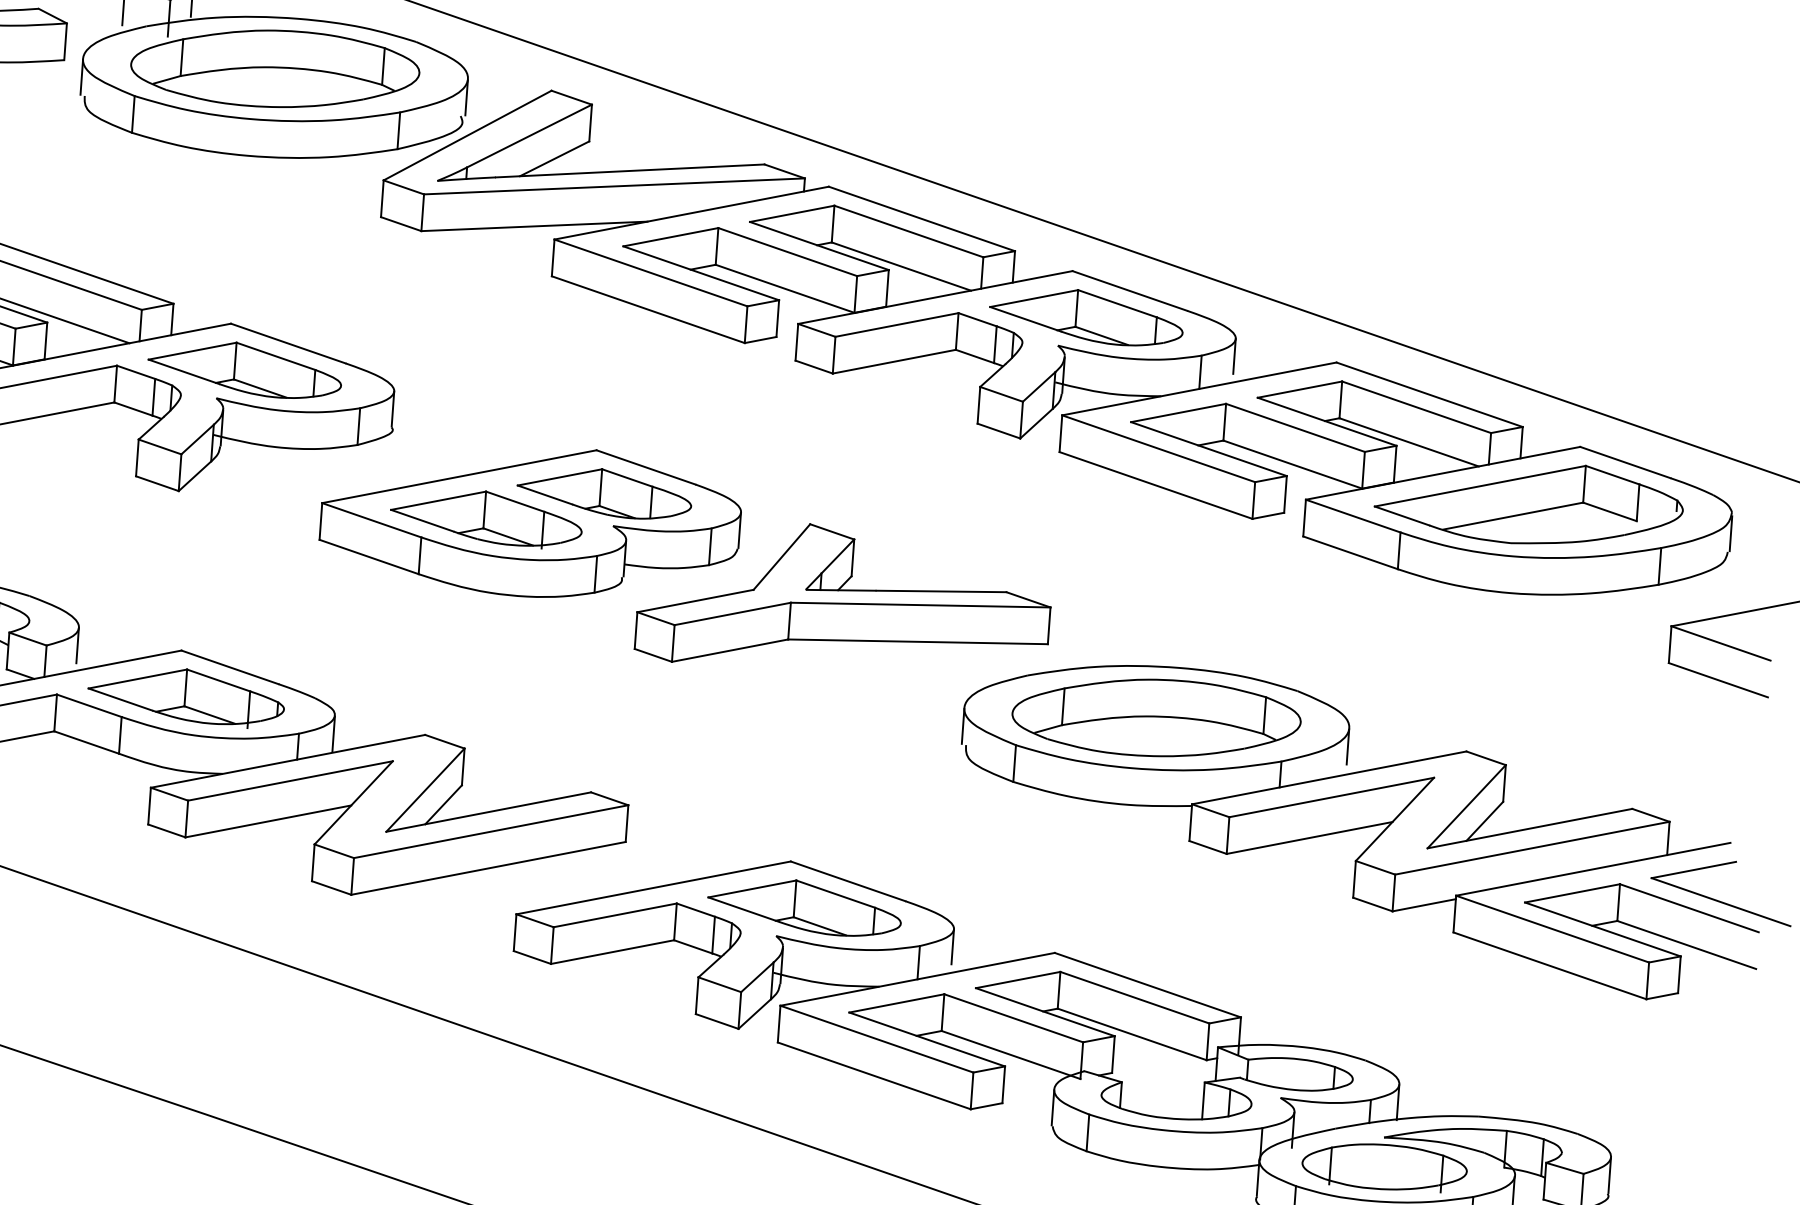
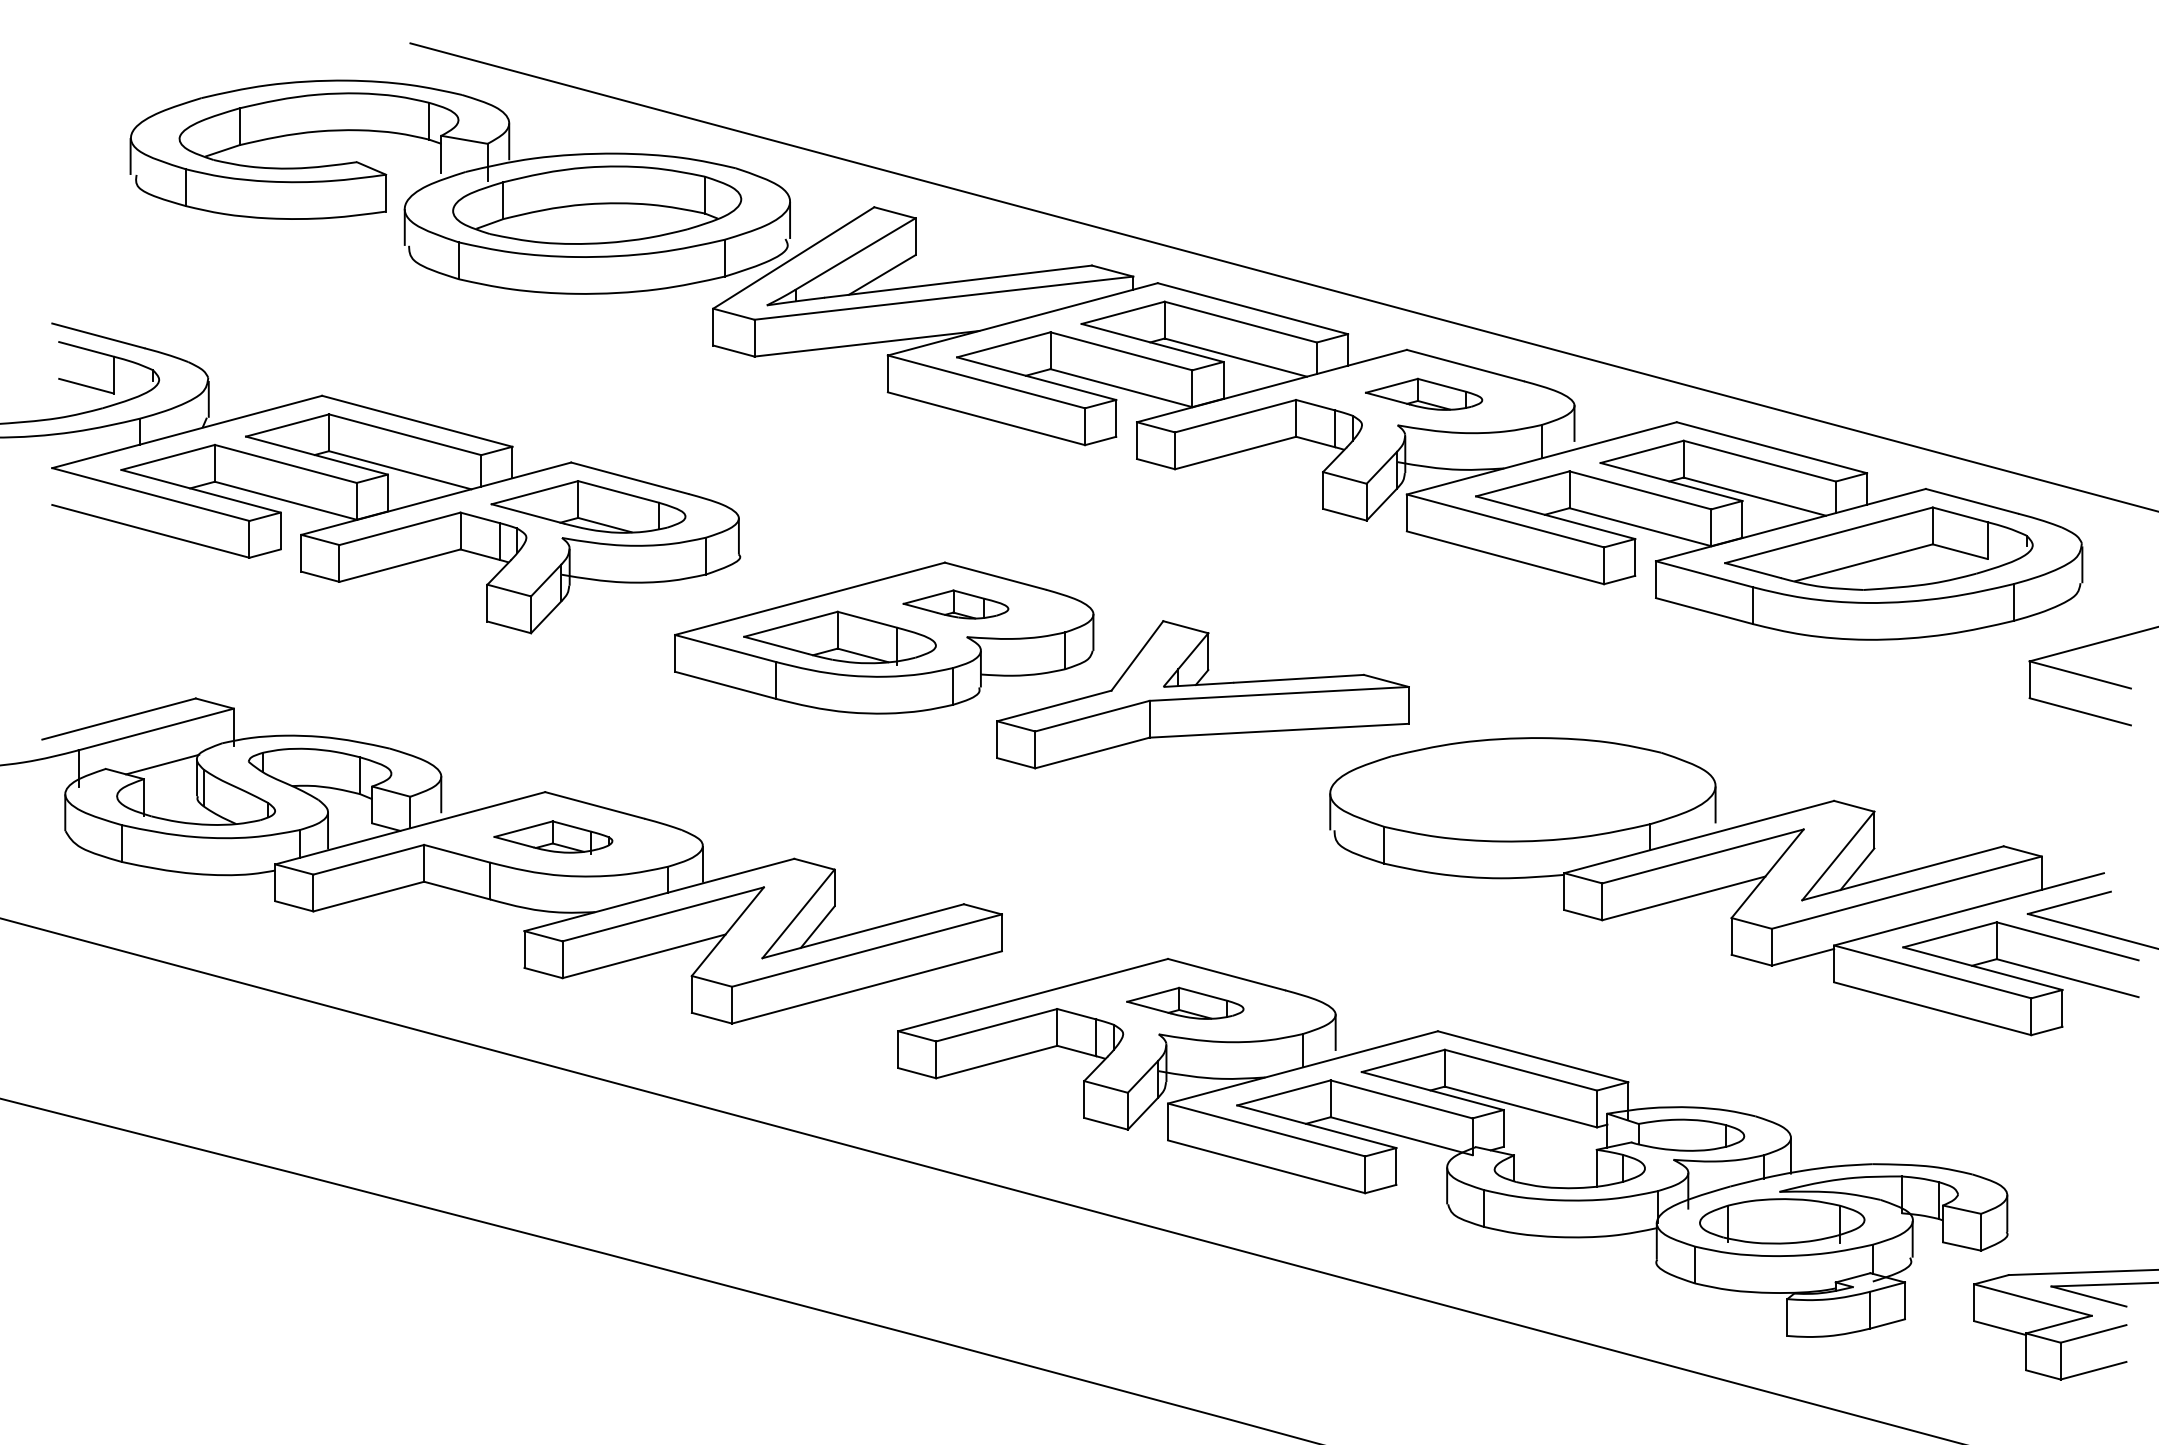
part: (1085, 316) -> (1423, 394), size x0.6
part: (604, 492) -> (955, 604), size x0.6
part: (186, 696) -> (553, 837), size x0.6
part: (1156, 717) -> (1522, 789), removed
part: (805, 907) -> (1185, 1003), size x0.6

